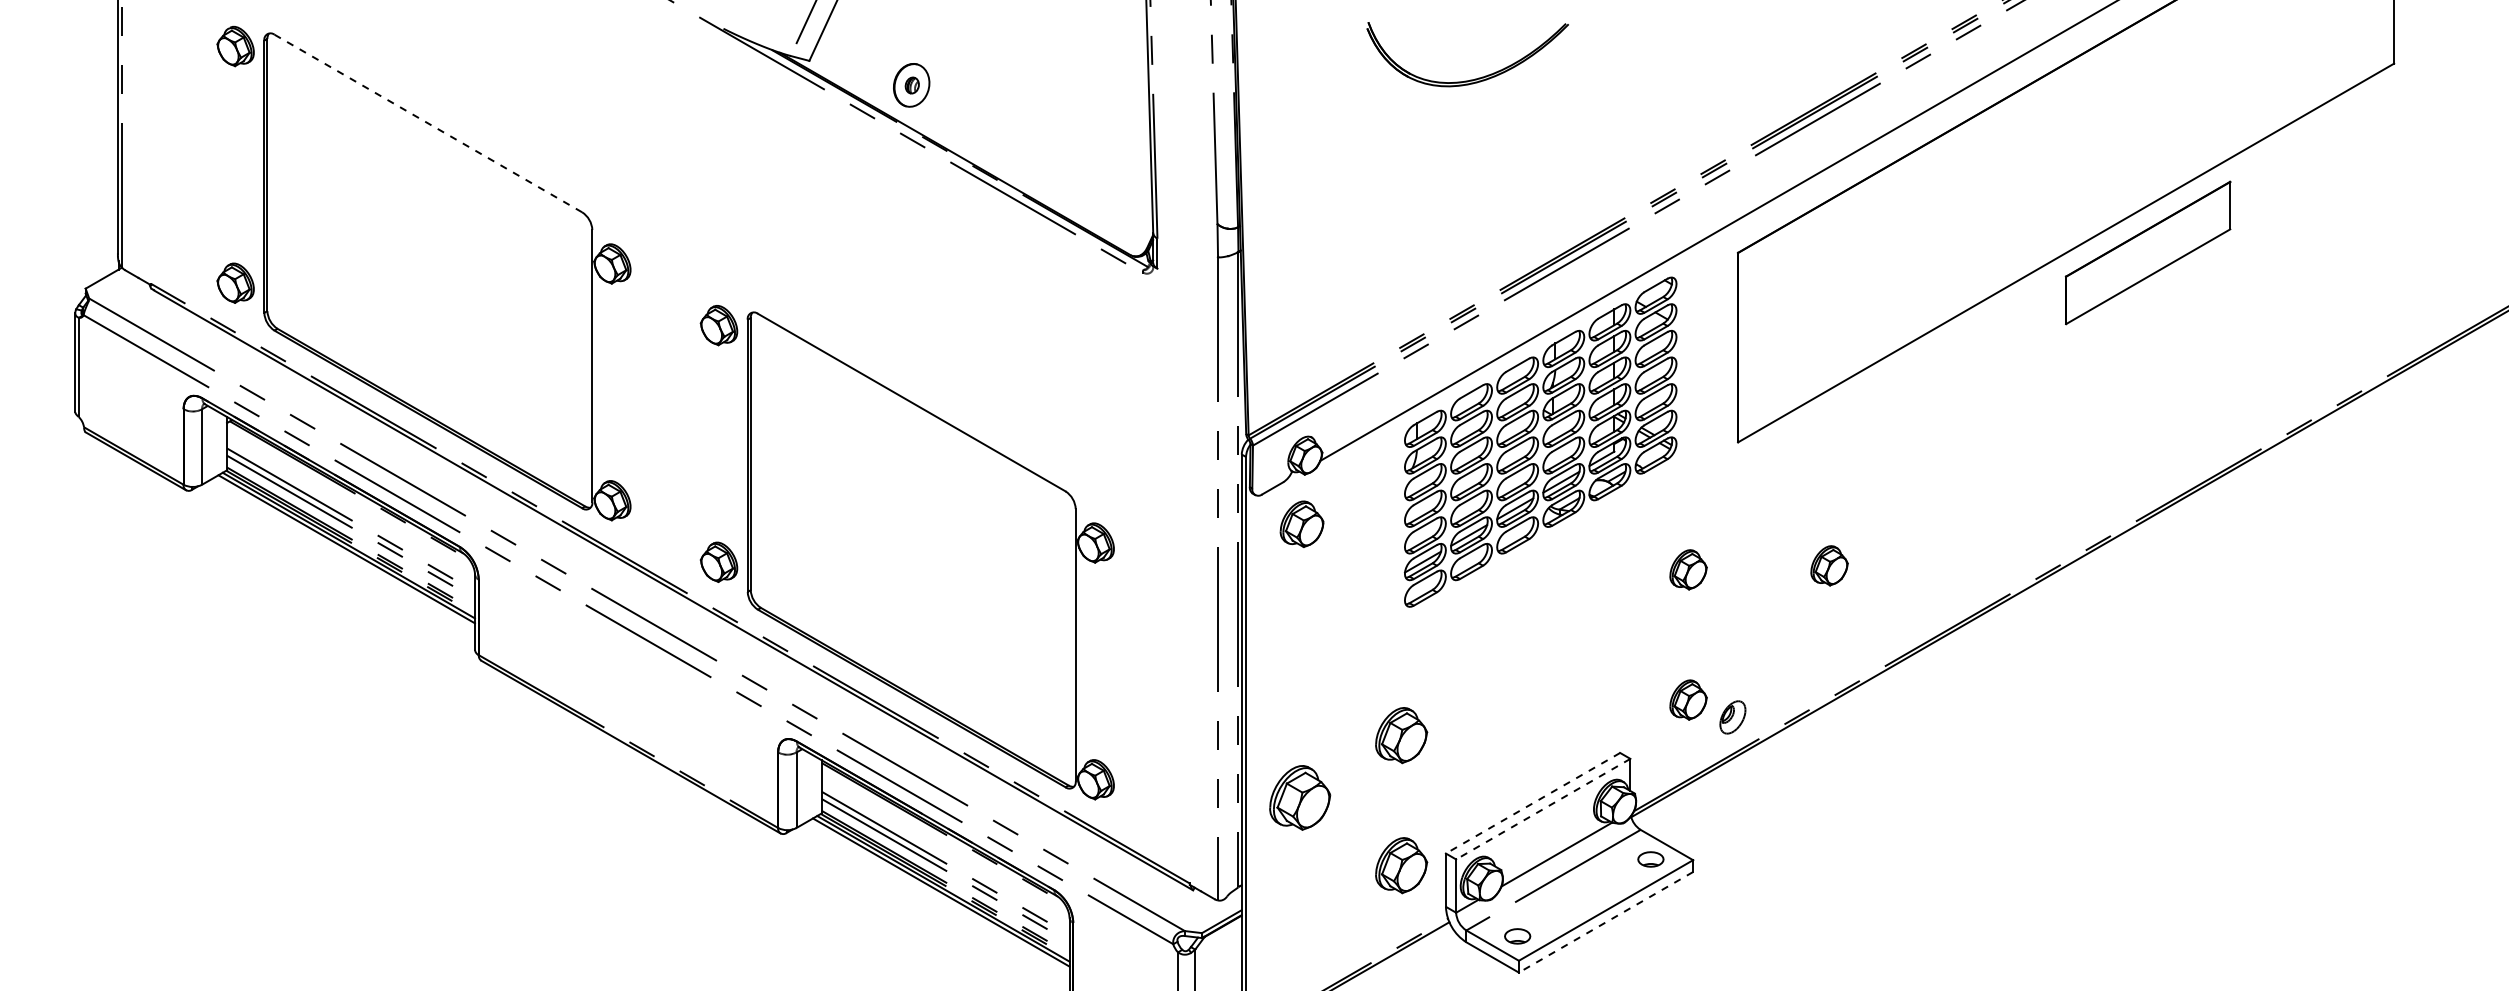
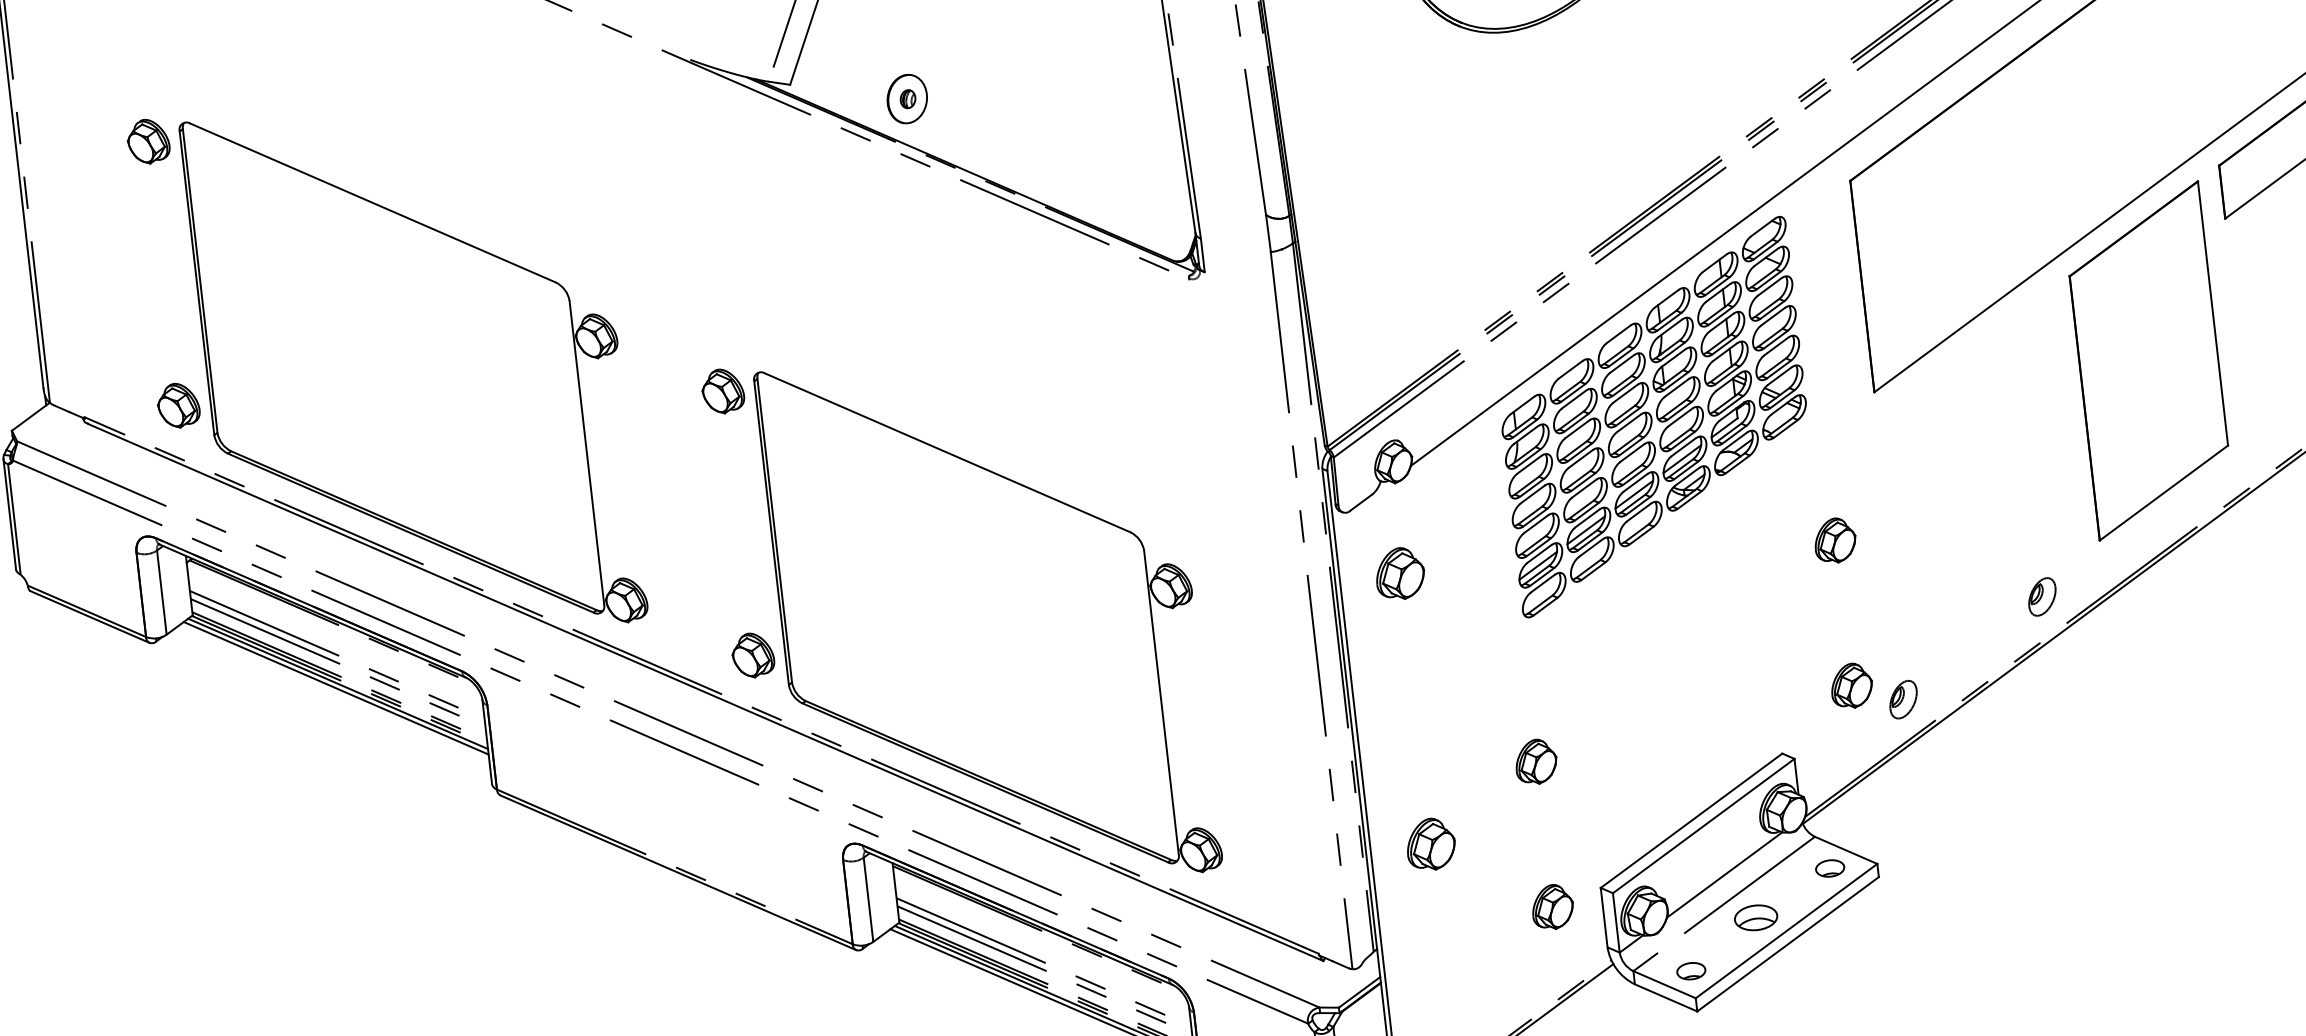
line: (428, 123) -> (373, 203), dashed -> solid
part: (1983, 442) -> (2148, 361), added
part: (1301, 523) -> (1399, 573), moved
part: (1829, 565) -> (1991, 517), removed
part: (1865, 640) -> (2041, 597), added
part: (1401, 735) -> (1536, 761), size x0.71
part: (1299, 797) -> (1430, 844), size x0.71
line: (1533, 803) -> (1692, 820), dashed -> solid
line: (1543, 809) -> (1704, 826), dashed -> solid
part: (1401, 865) -> (1552, 906), size x0.71
part: (1580, 895) -> (1756, 917), added
line: (1606, 922) -> (1788, 944), dashed -> solid

